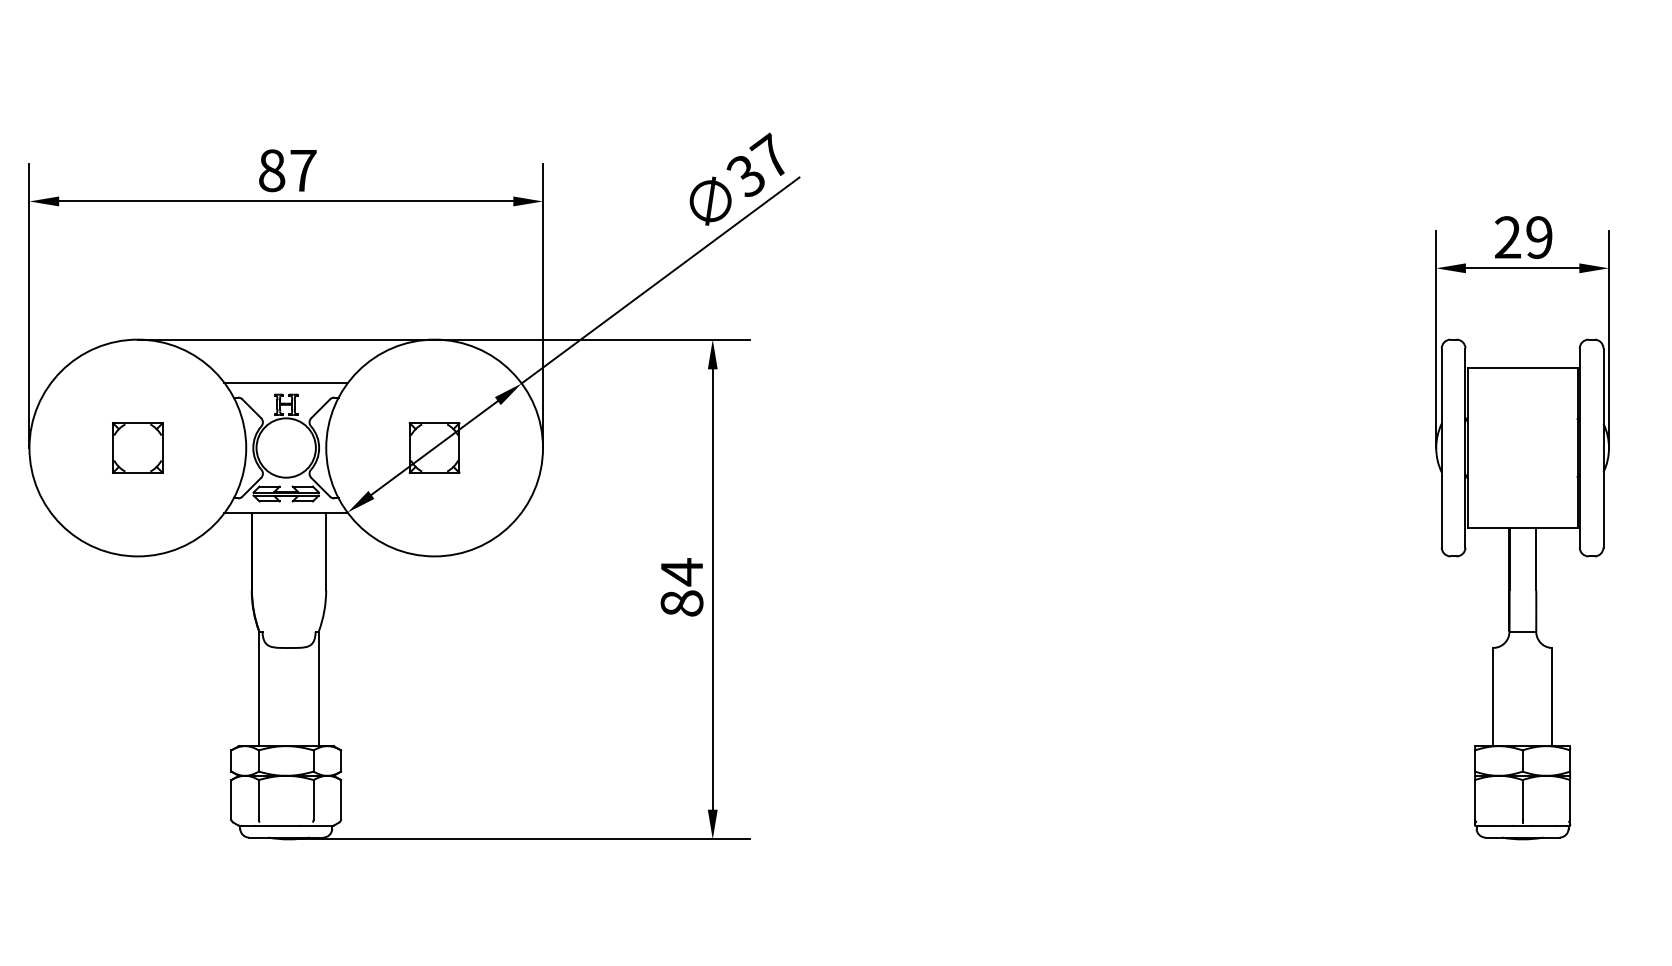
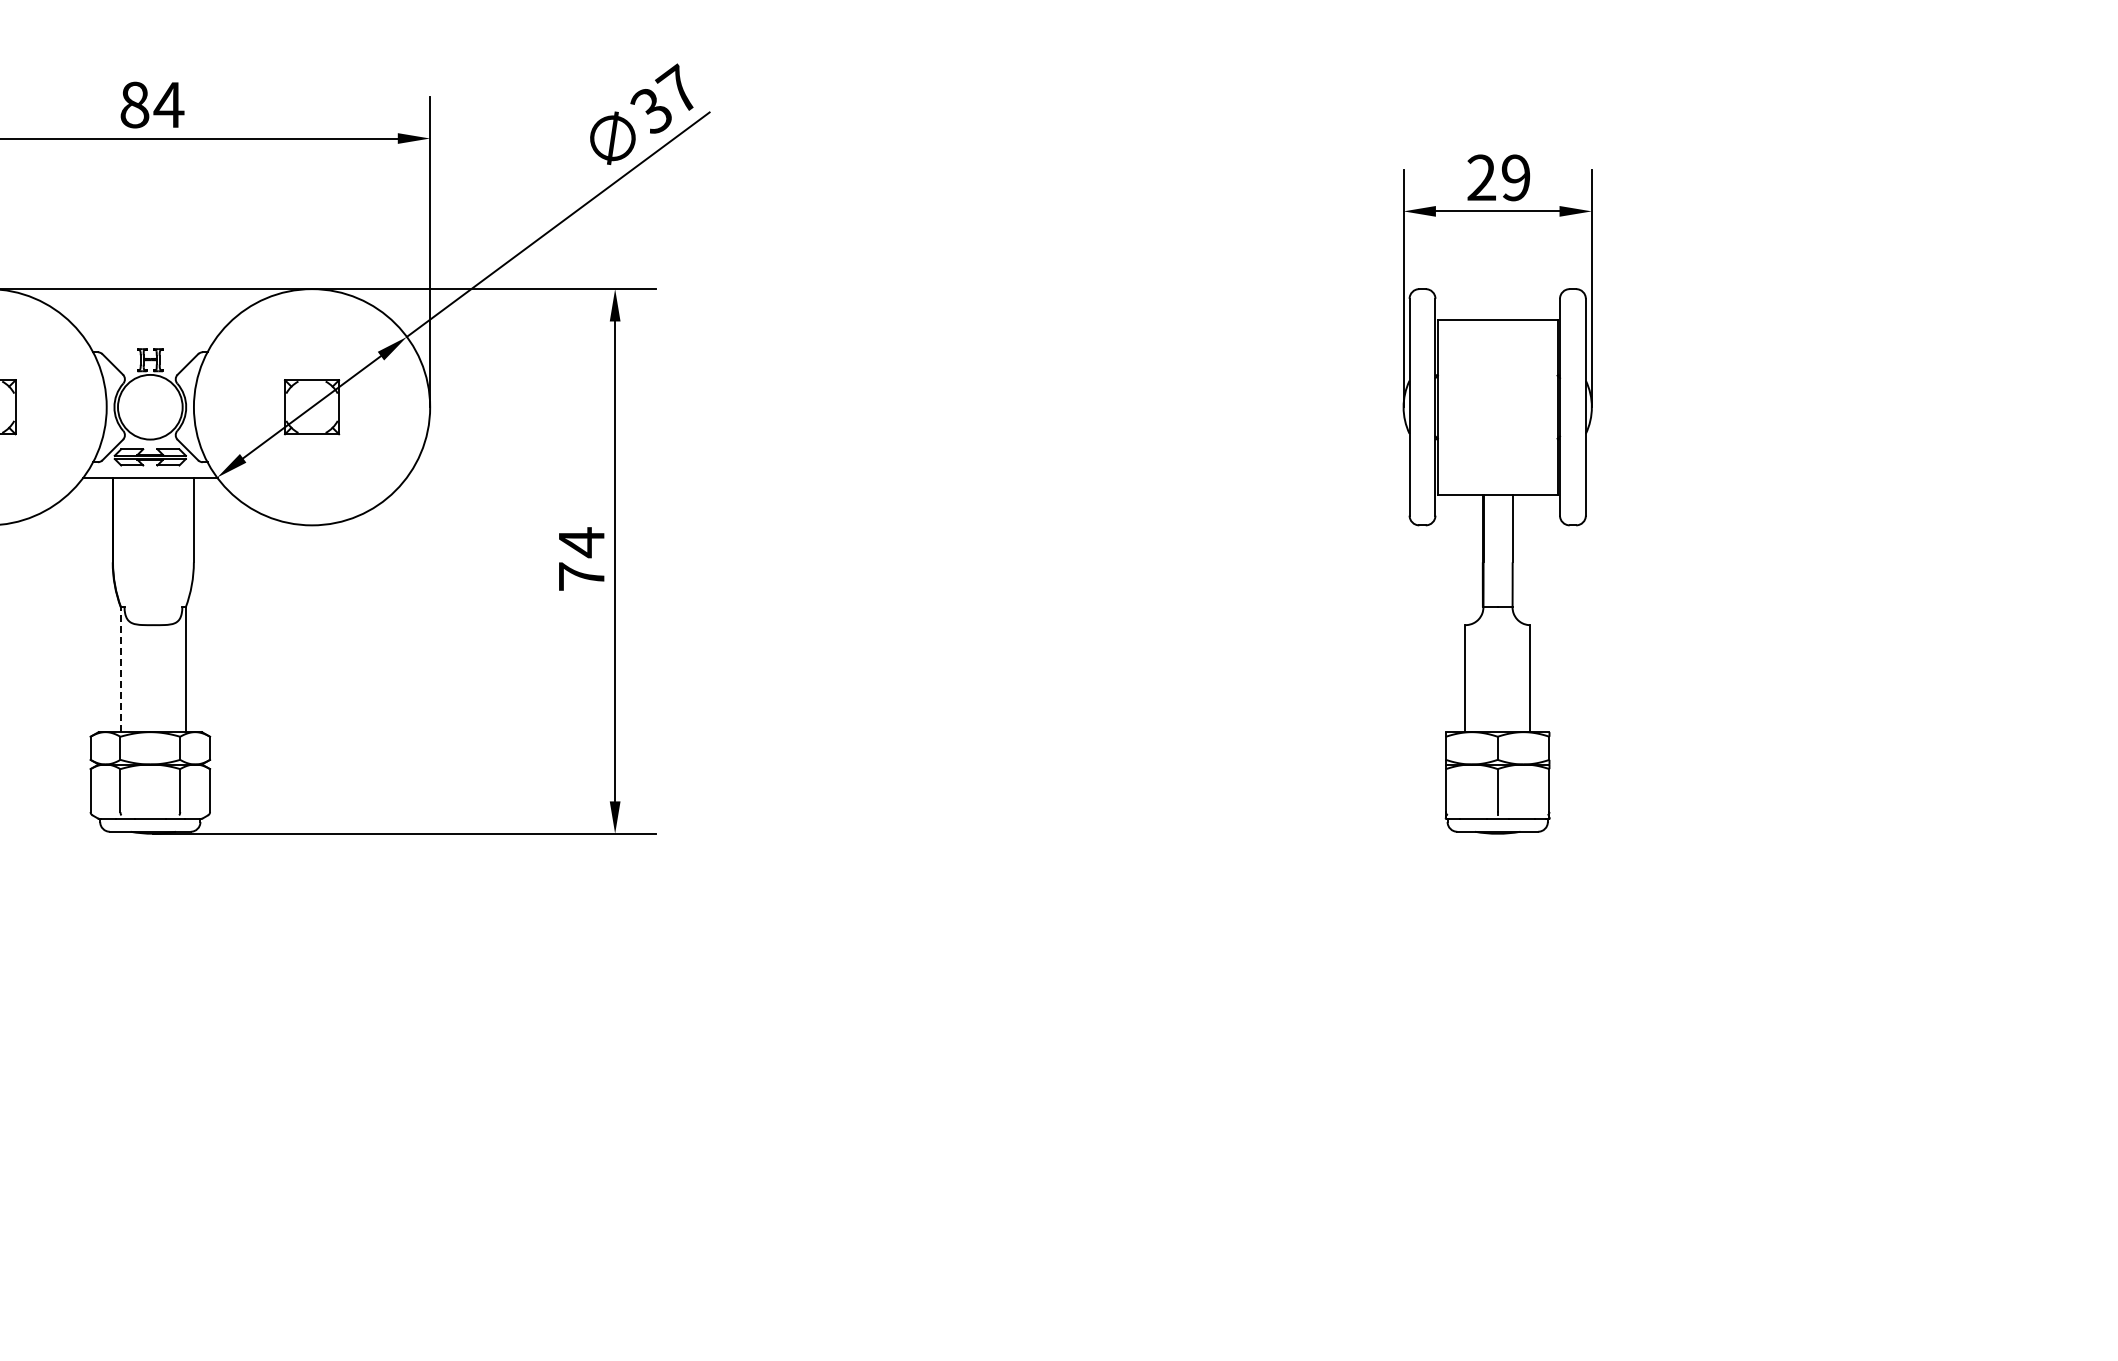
text: (302, 170) -> (168, 104), 87 -> 84
line: (285, 383) -> (149, 336), removed
text: (681, 603) -> (581, 576), 84 -> 74
line: (258, 688) -> (120, 669), solid -> dashed

